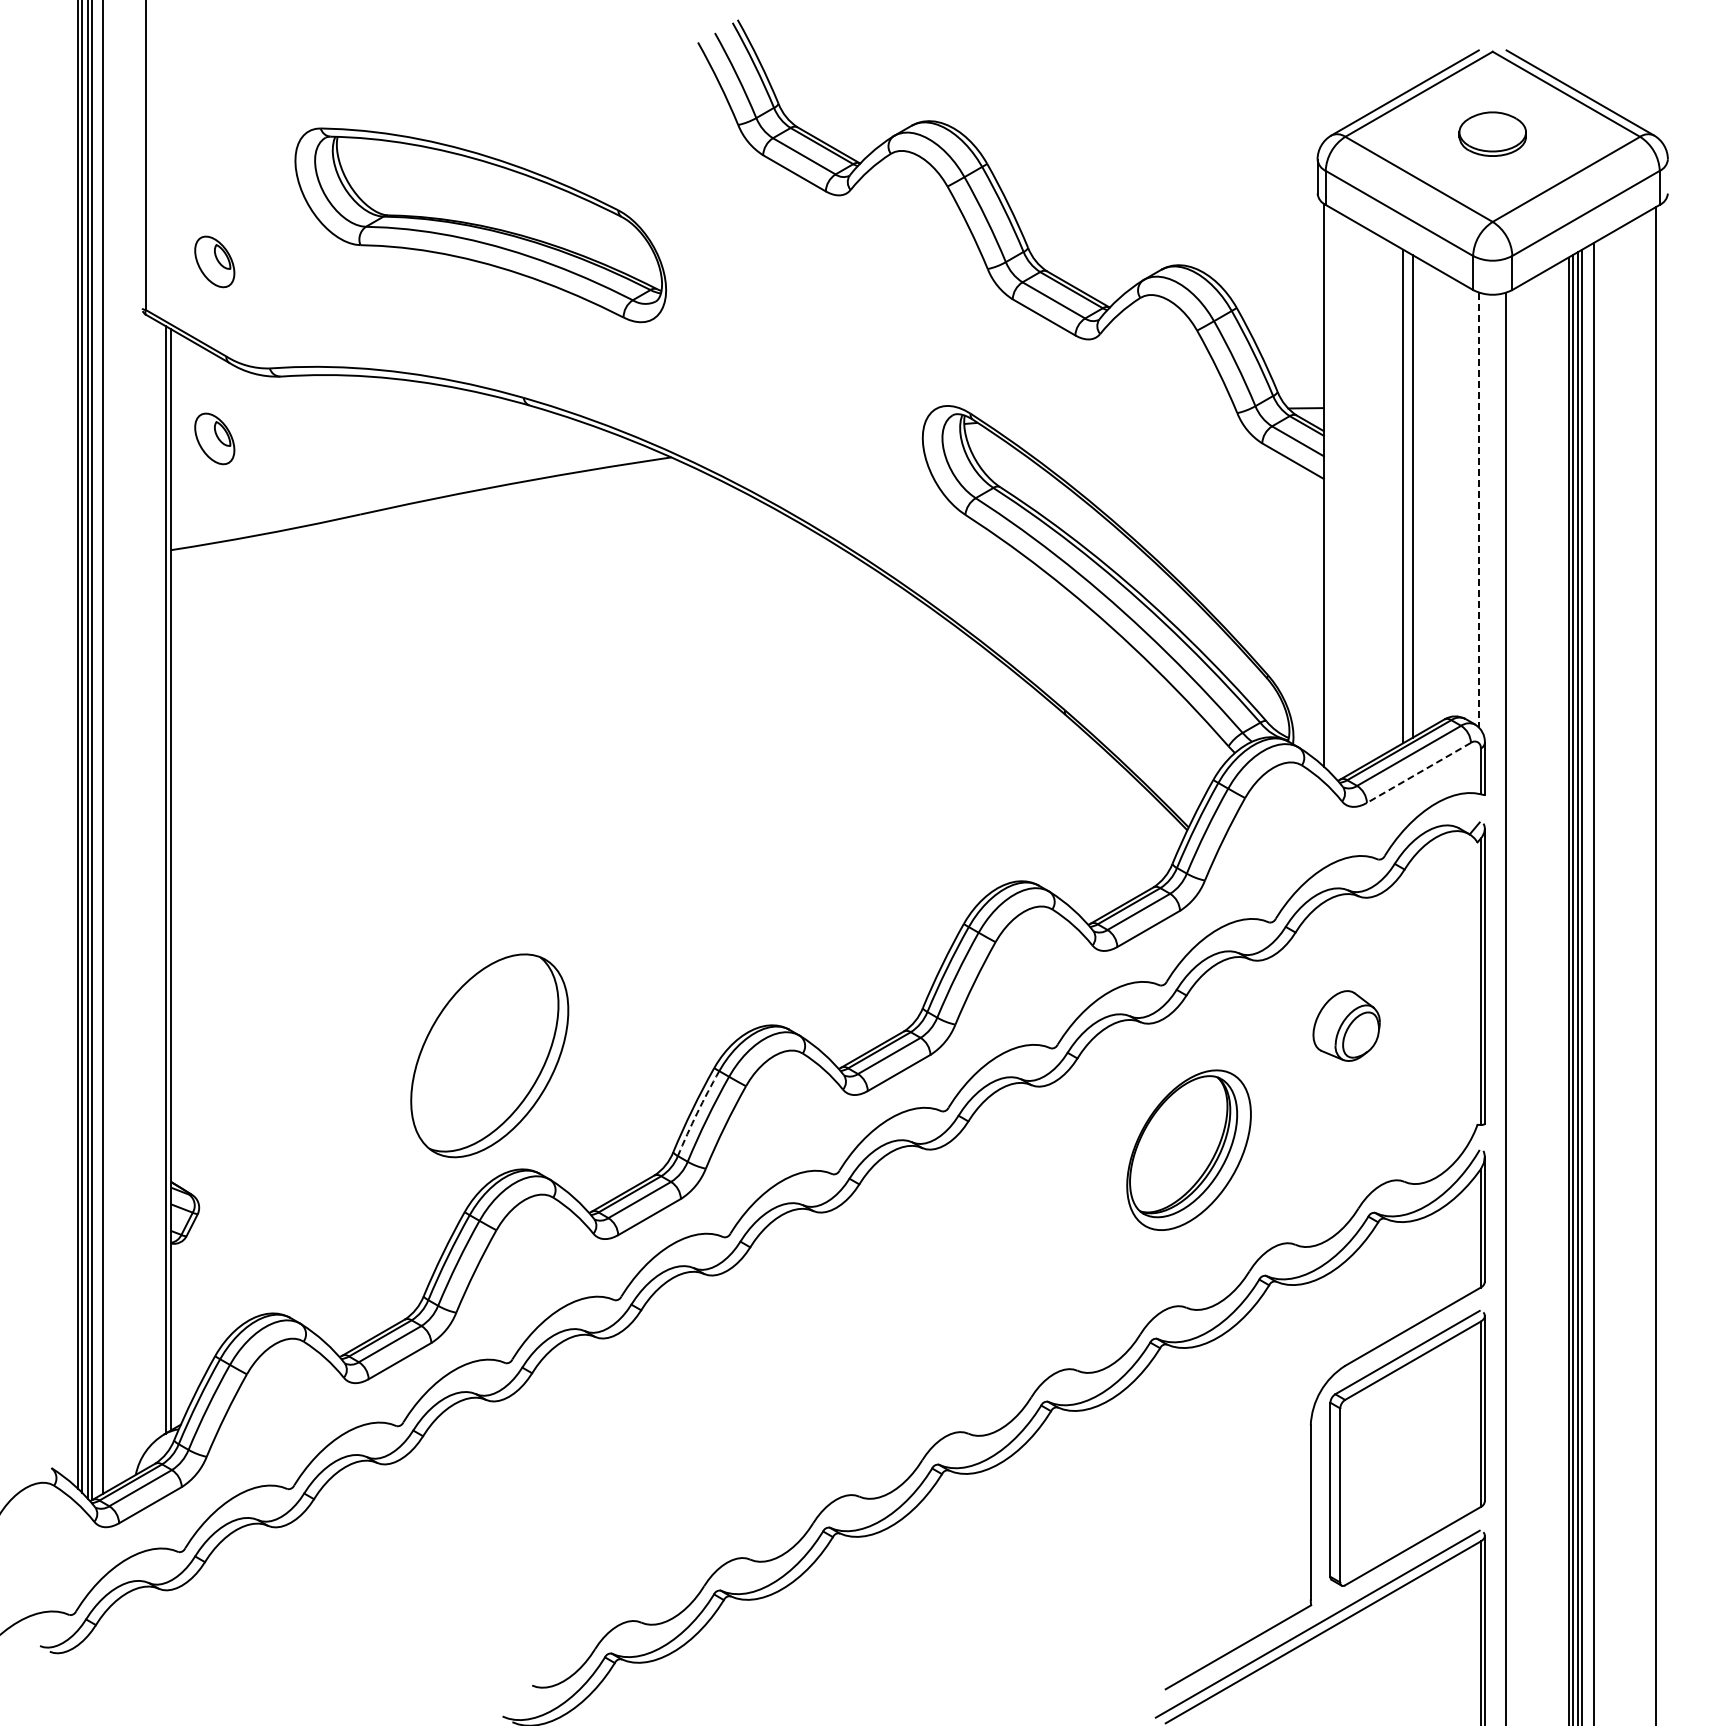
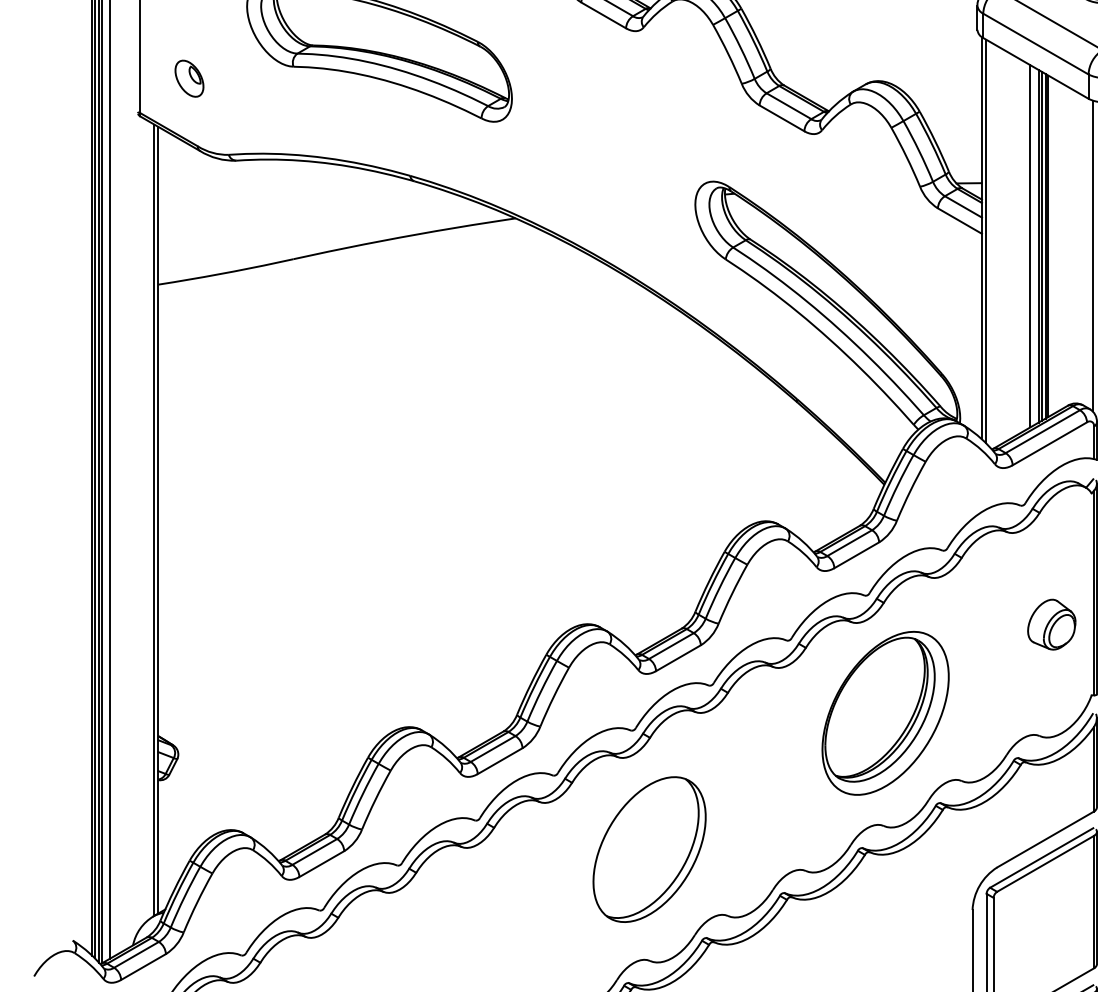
part: (214, 438) -> (189, 204), removed
line: (1329, 489) -> (985, 241), added
line: (1407, 495) -> (1041, 245), added
line: (1391, 496) -> (1030, 246), added
line: (1416, 496) -> (1048, 246), added
line: (1478, 510) -> (1092, 256), dashed -> solid
line: (1418, 773) -> (1049, 444), dashed -> solid
part: (1346, 1025) -> (1051, 624), moved
part: (489, 1055) -> (649, 849), moved
arc: (697, 1113) -> (534, 687), dashed -> solid
part: (1188, 1150) -> (885, 713), size x1.43

